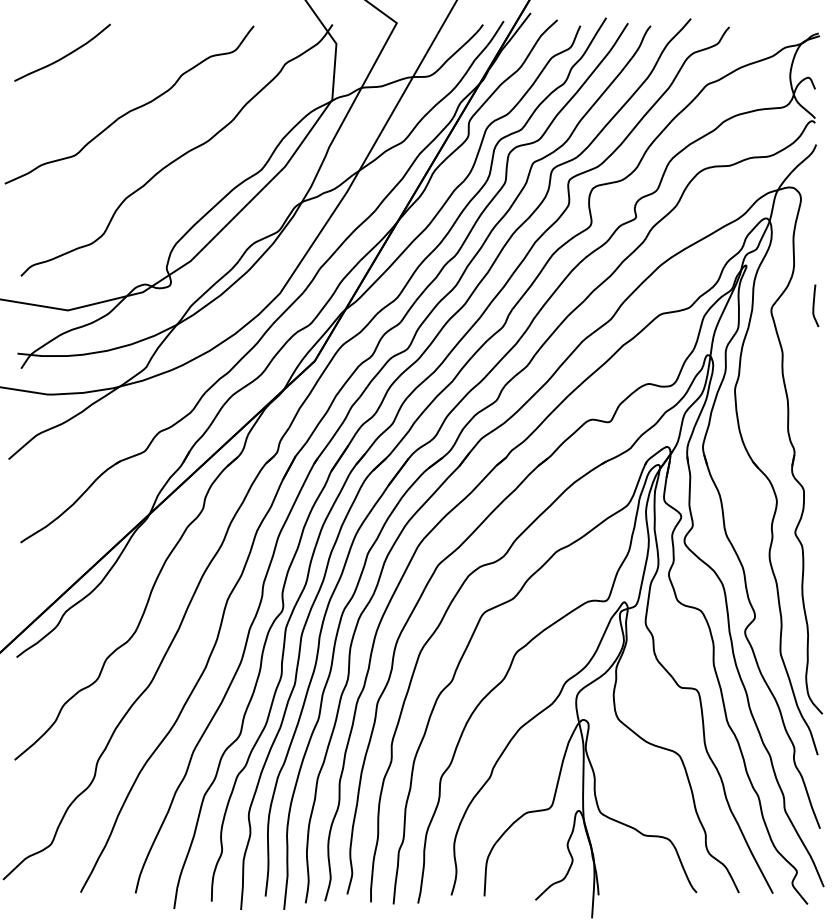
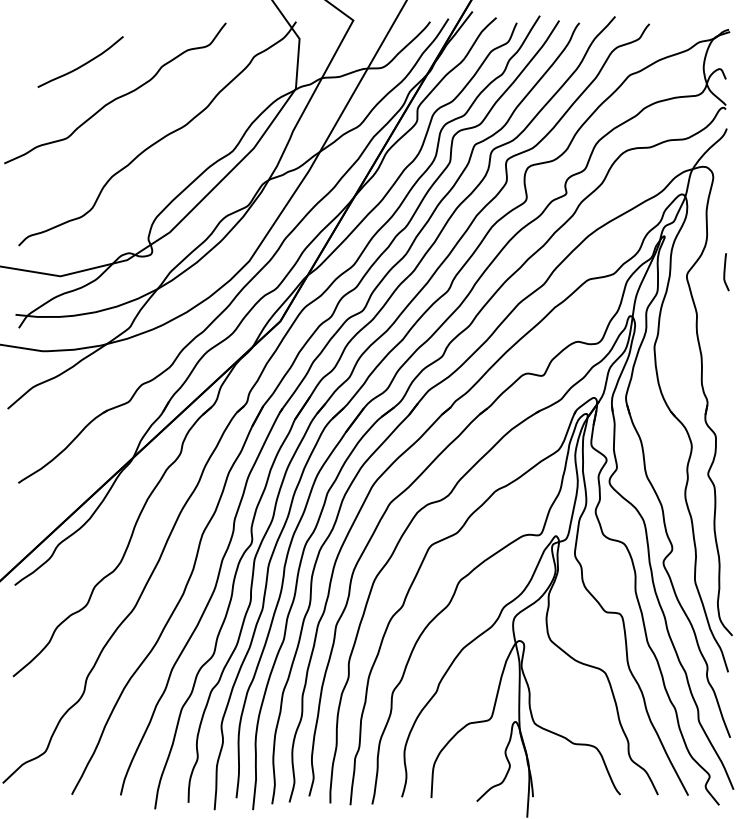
curve: (64, 55) -> (82, 64), moved

